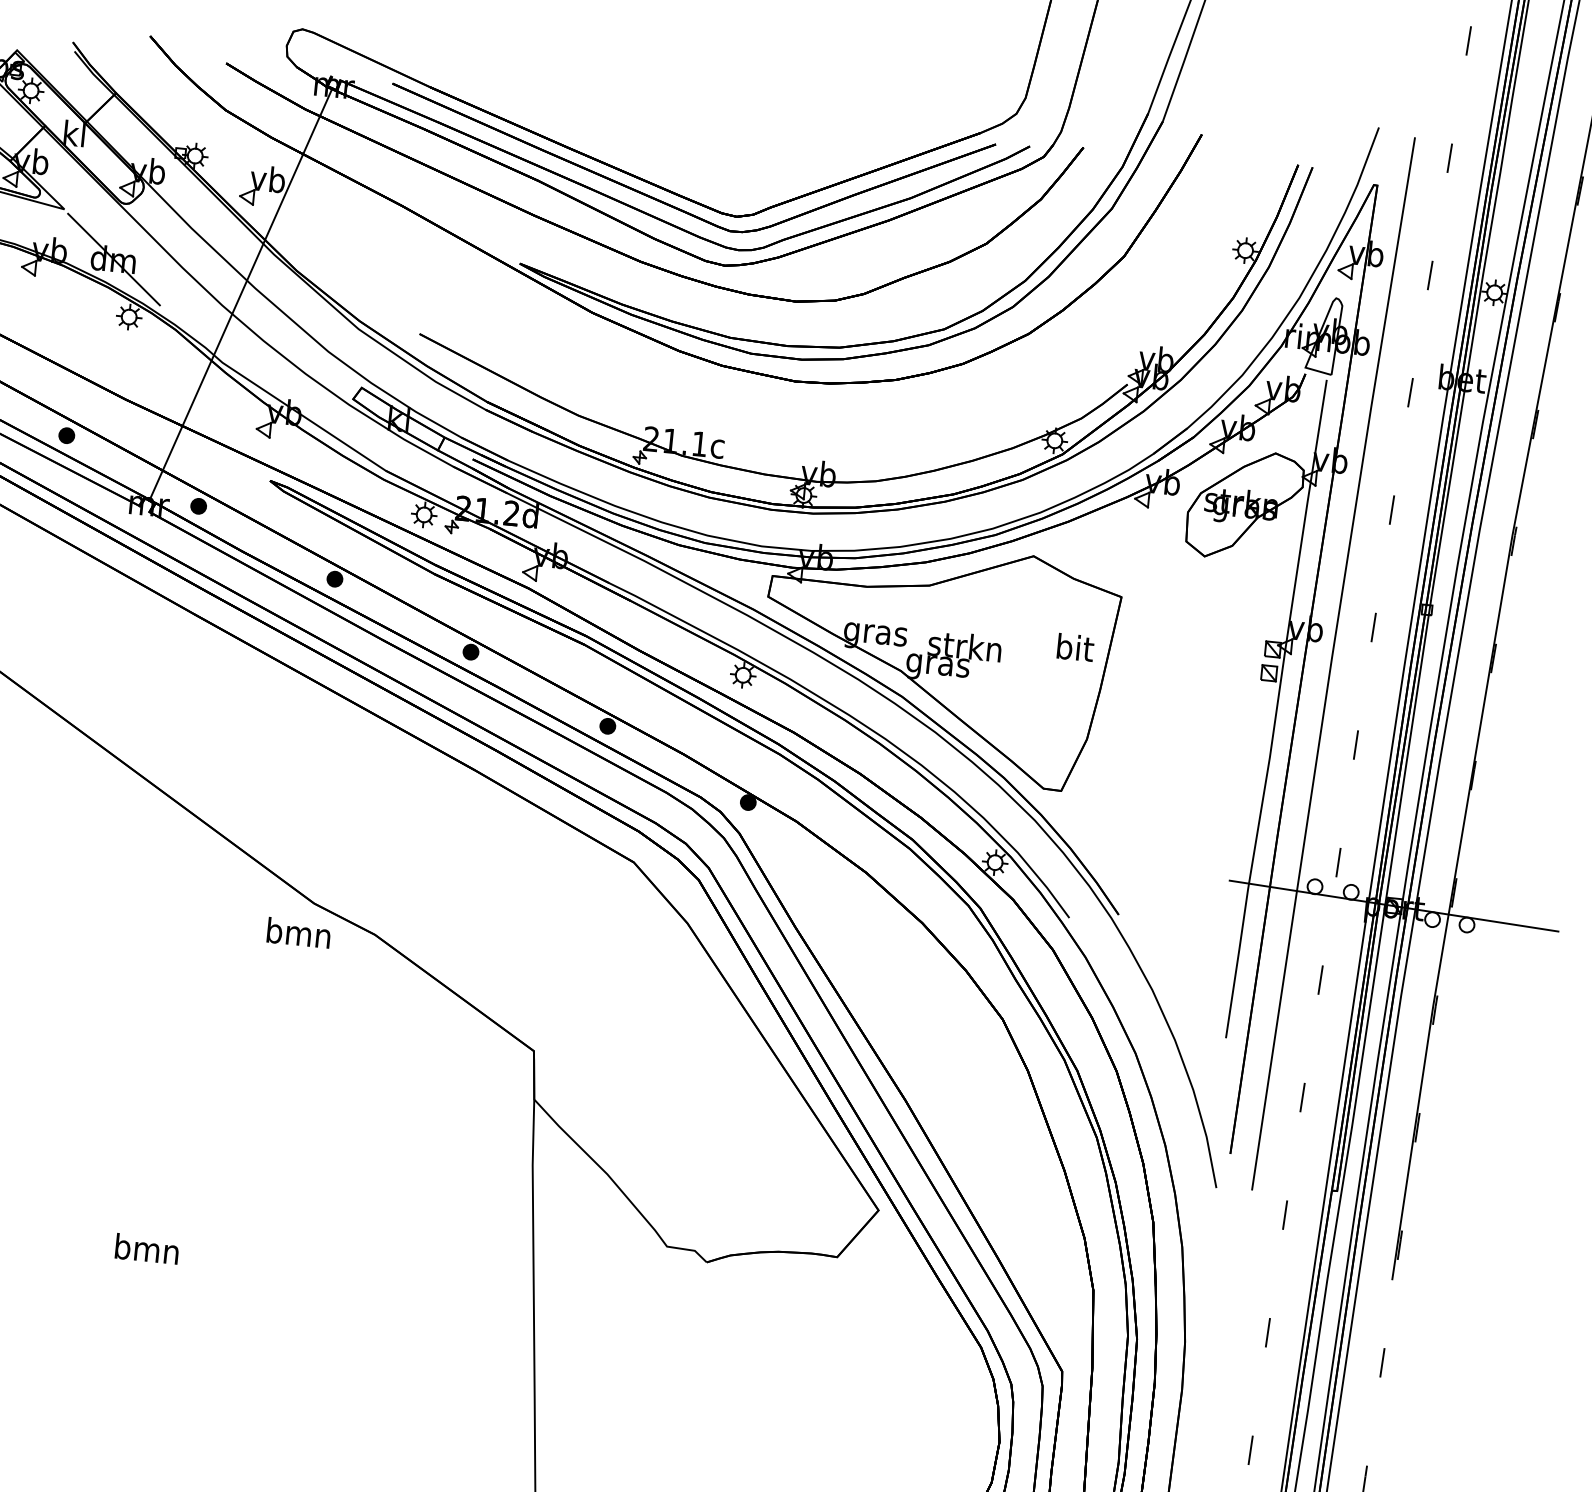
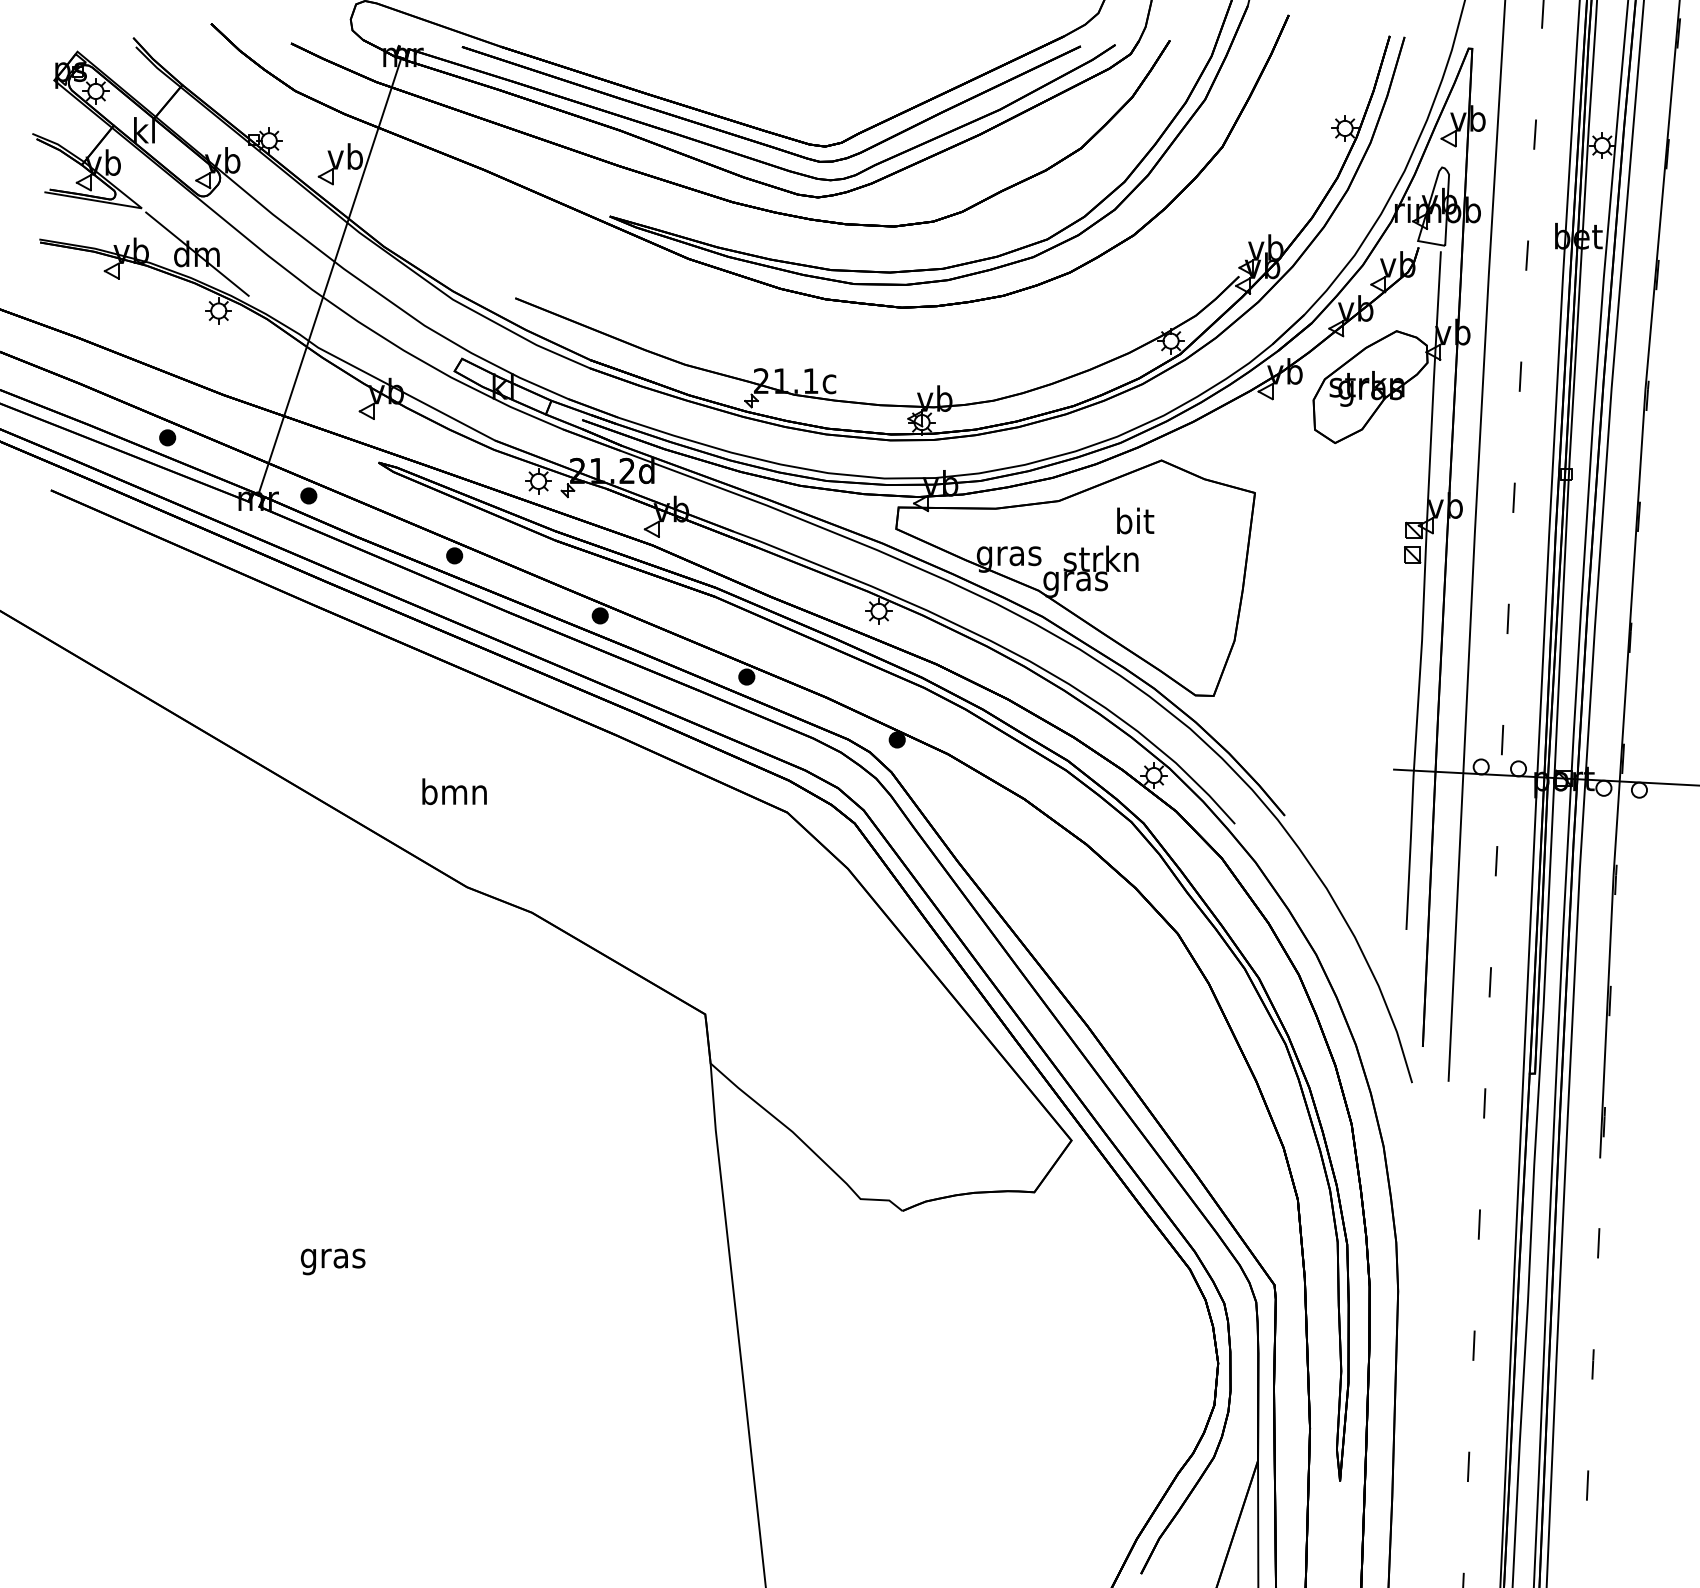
text: (1075, 647) -> (1135, 520), moved
text: (298, 932) -> (454, 791), moved
text: (147, 1252) -> (333, 1258), bmn -> gras

